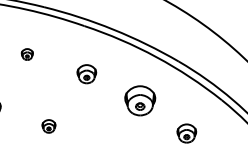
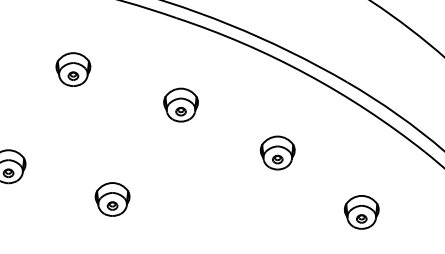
part: (27, 54) -> (73, 69), size x1.67
part: (140, 100) -> (278, 152), size x0.62
part: (48, 126) -> (111, 199), size x1.43

